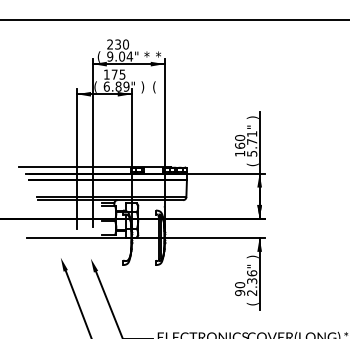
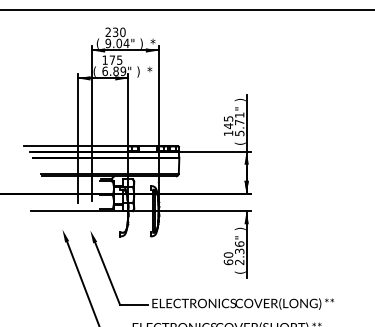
text: (147, 56) -> (142, 43), * -> )
text: (154, 86) -> (149, 71), ( -> *
text: (240, 141) -> (228, 122), 160 -> 145
text: (240, 293) -> (228, 262), 90 -> 60

